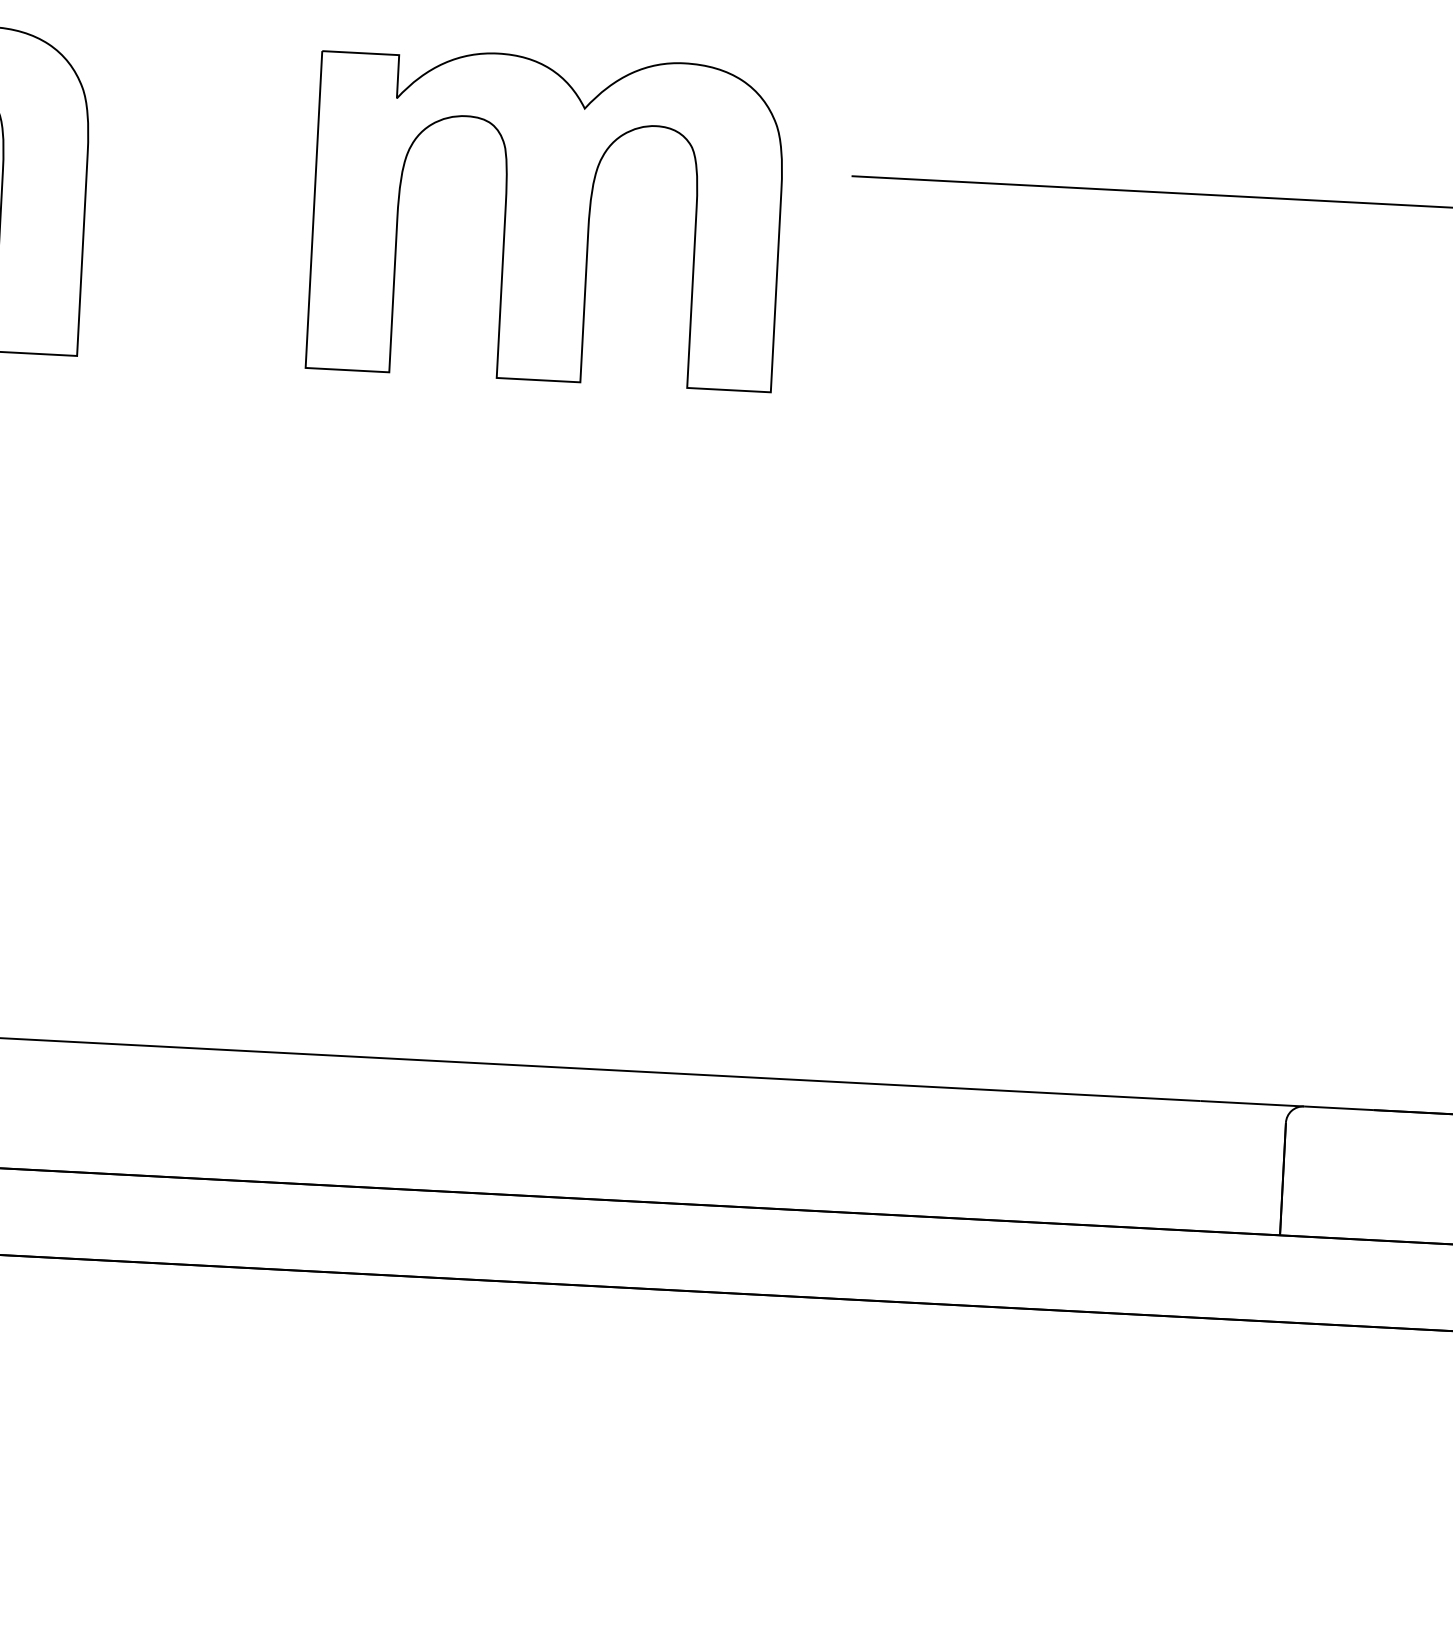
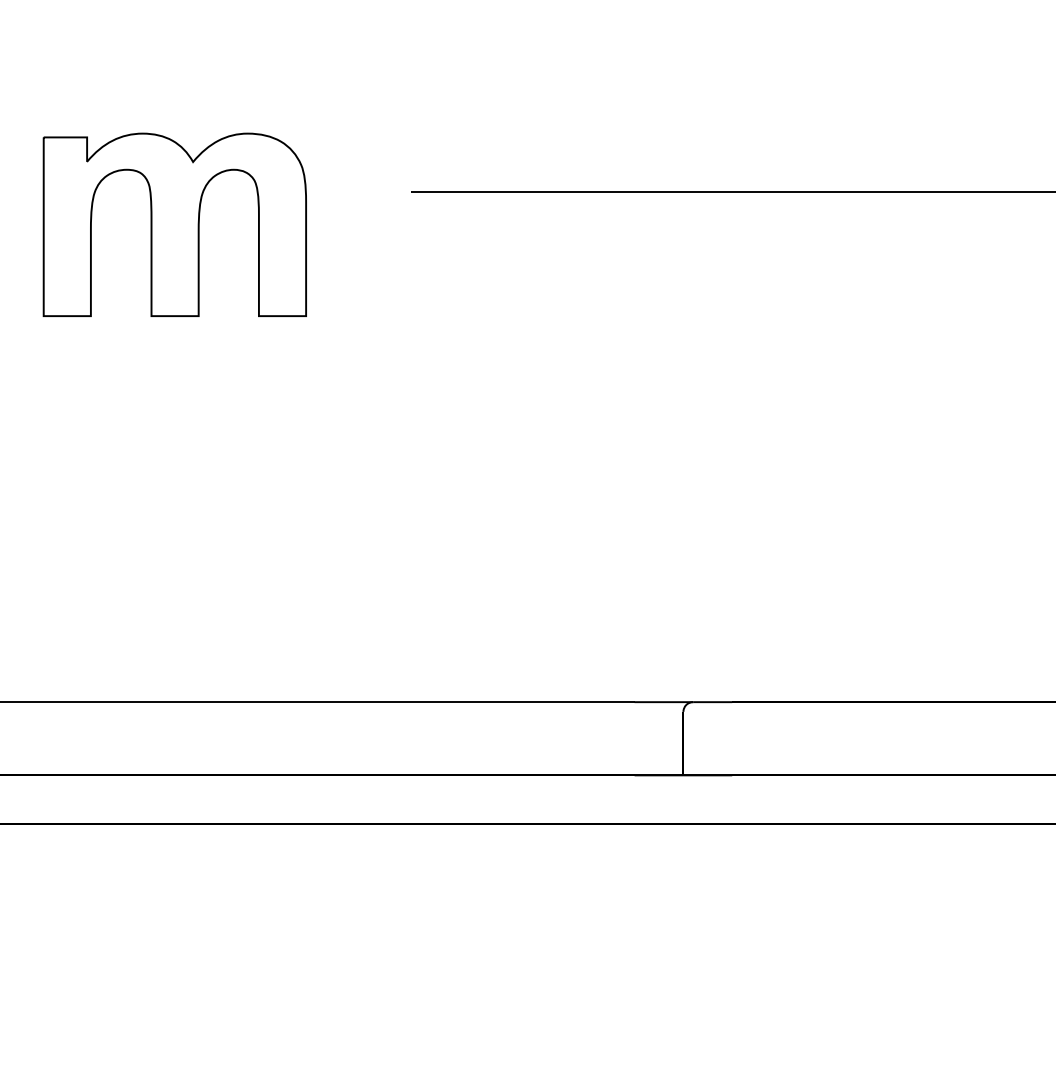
part: (546, 217) -> (174, 224), moved

